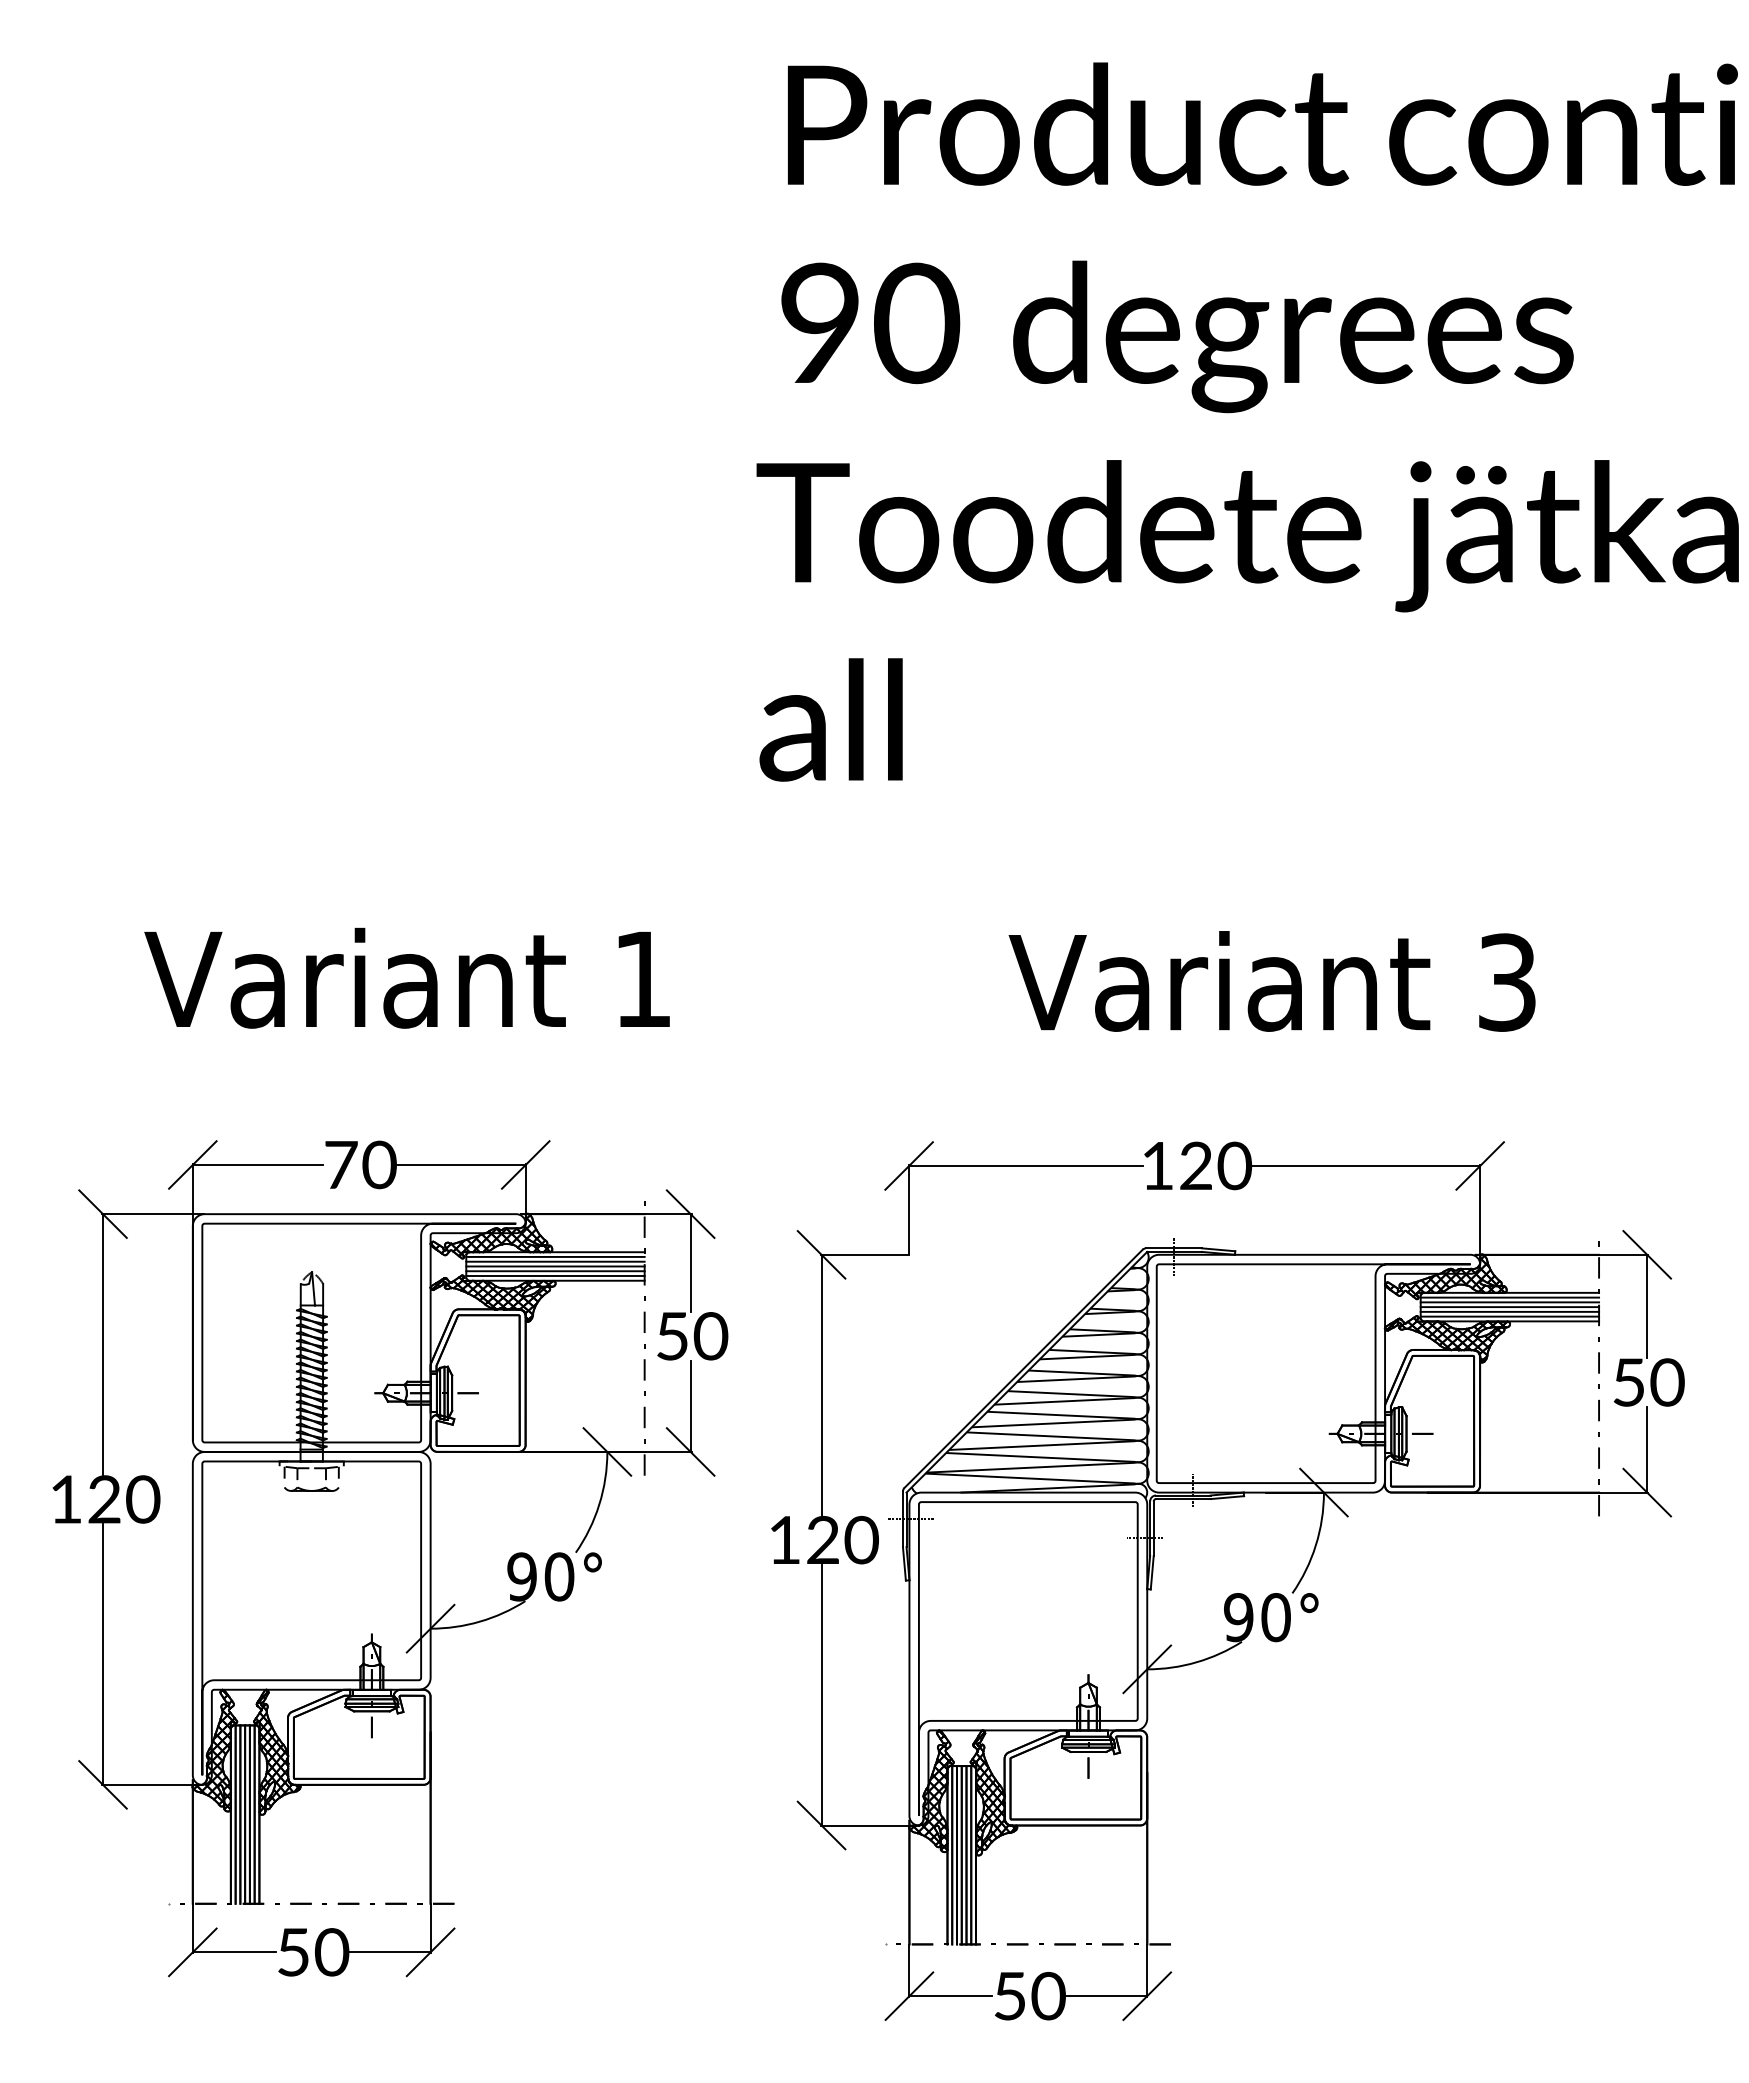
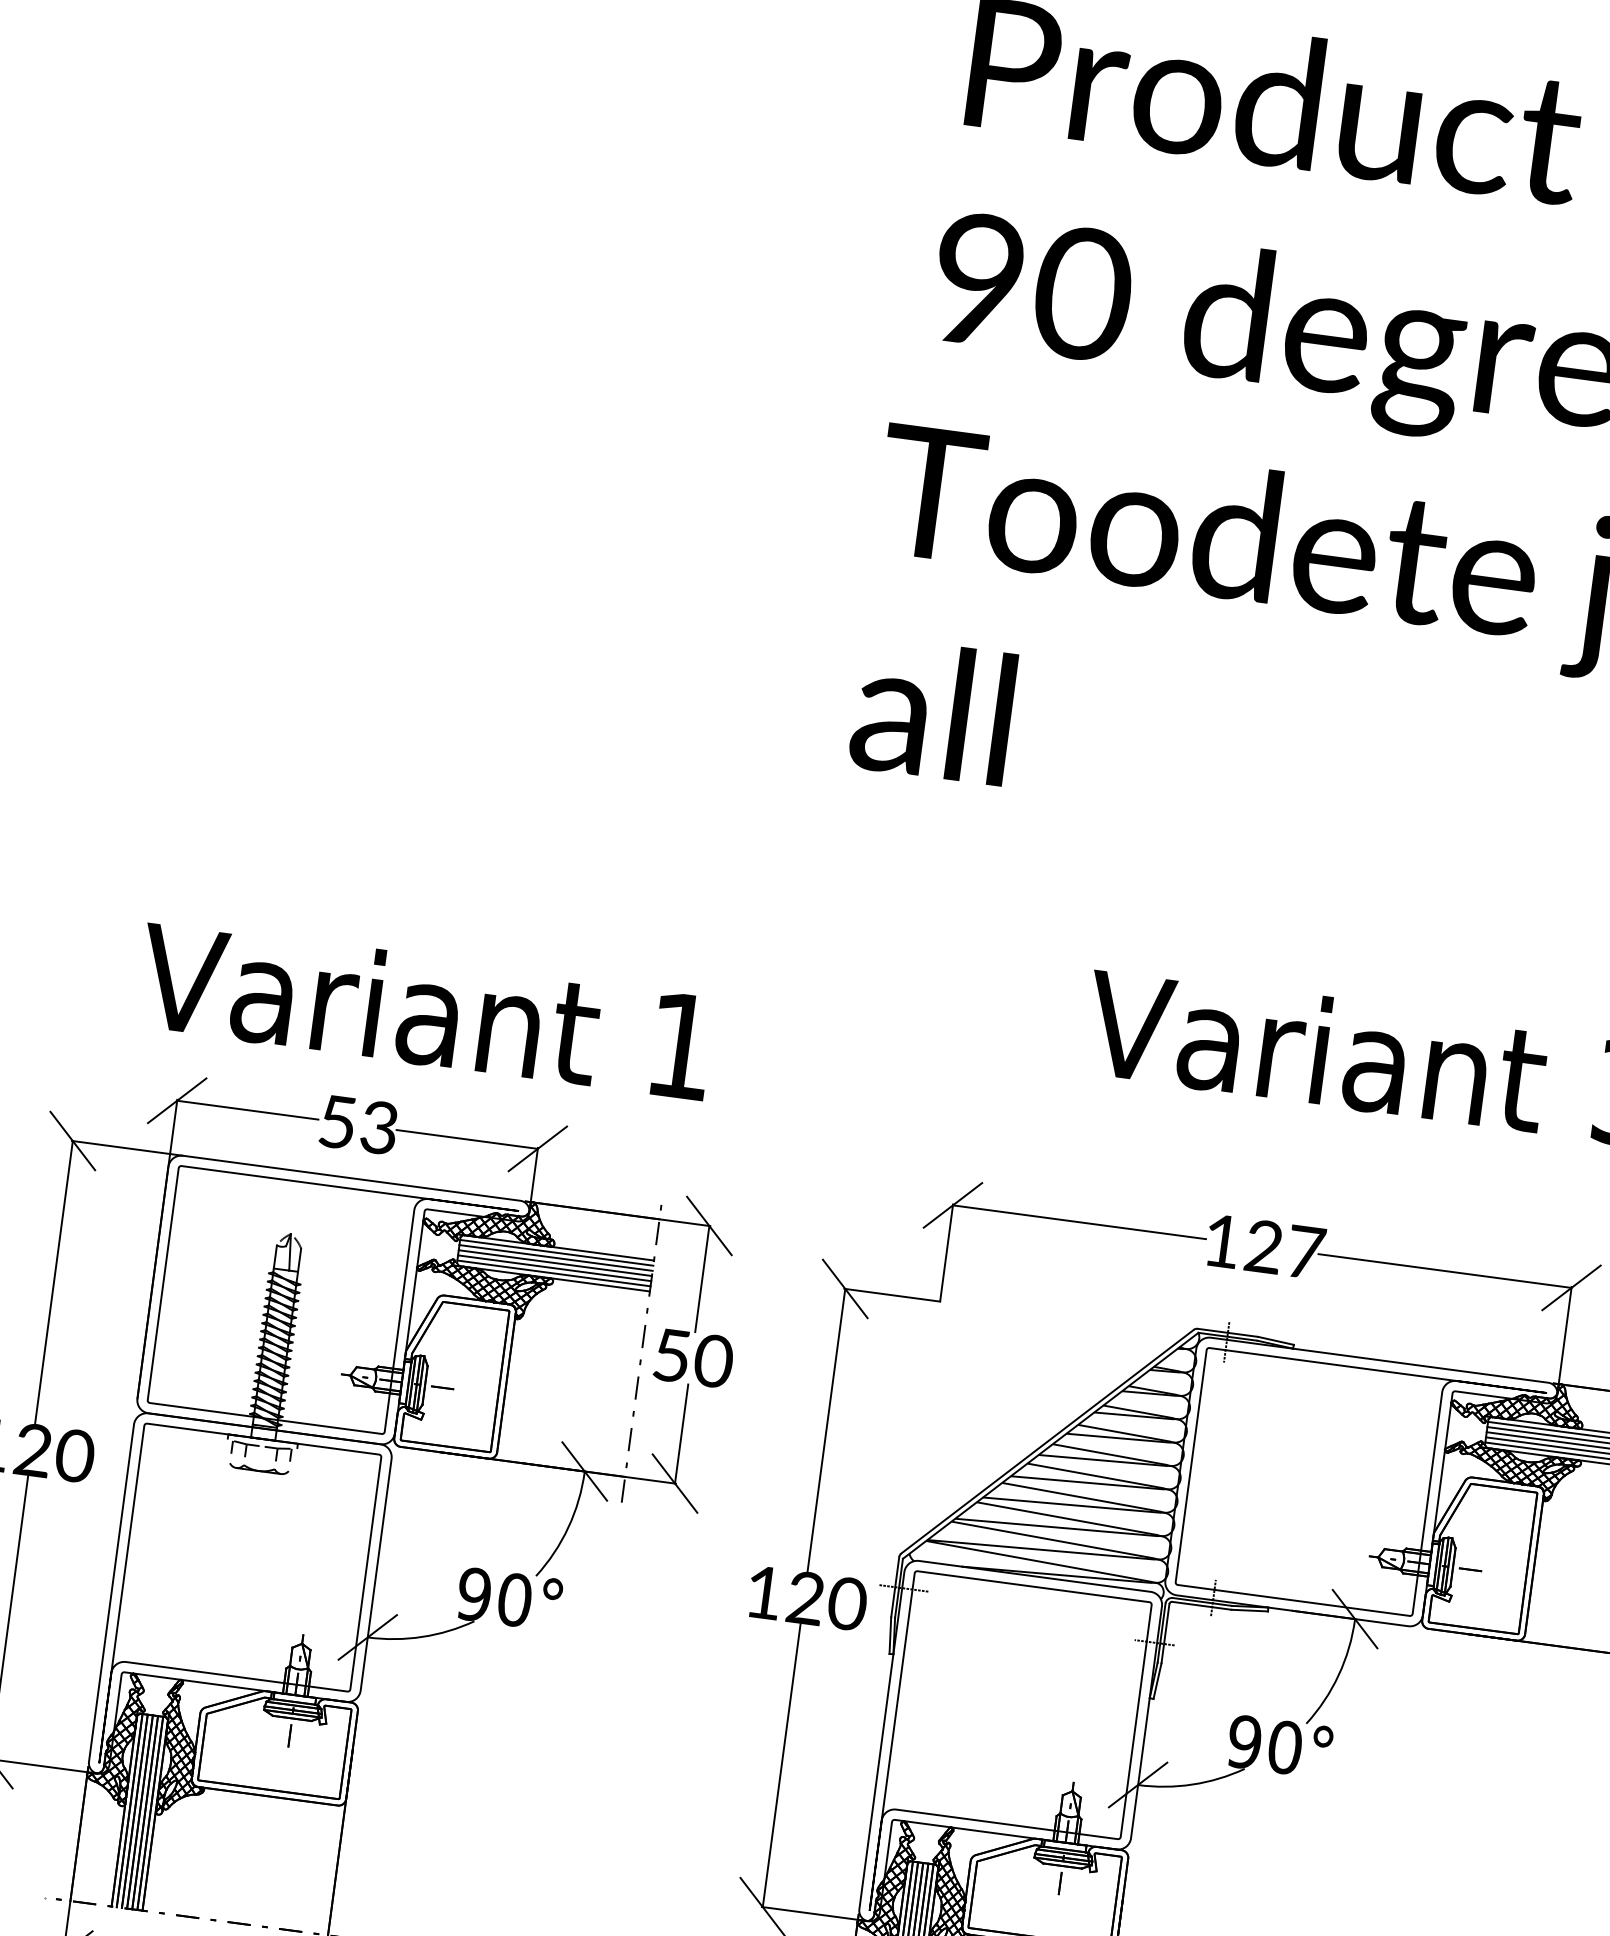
text: (406, 977) -> (424, 1009), moved
text: (360, 1164) -> (358, 1124), 70 -> 53
text: (1234, 1165) -> (1305, 1251), 120 -> 127

